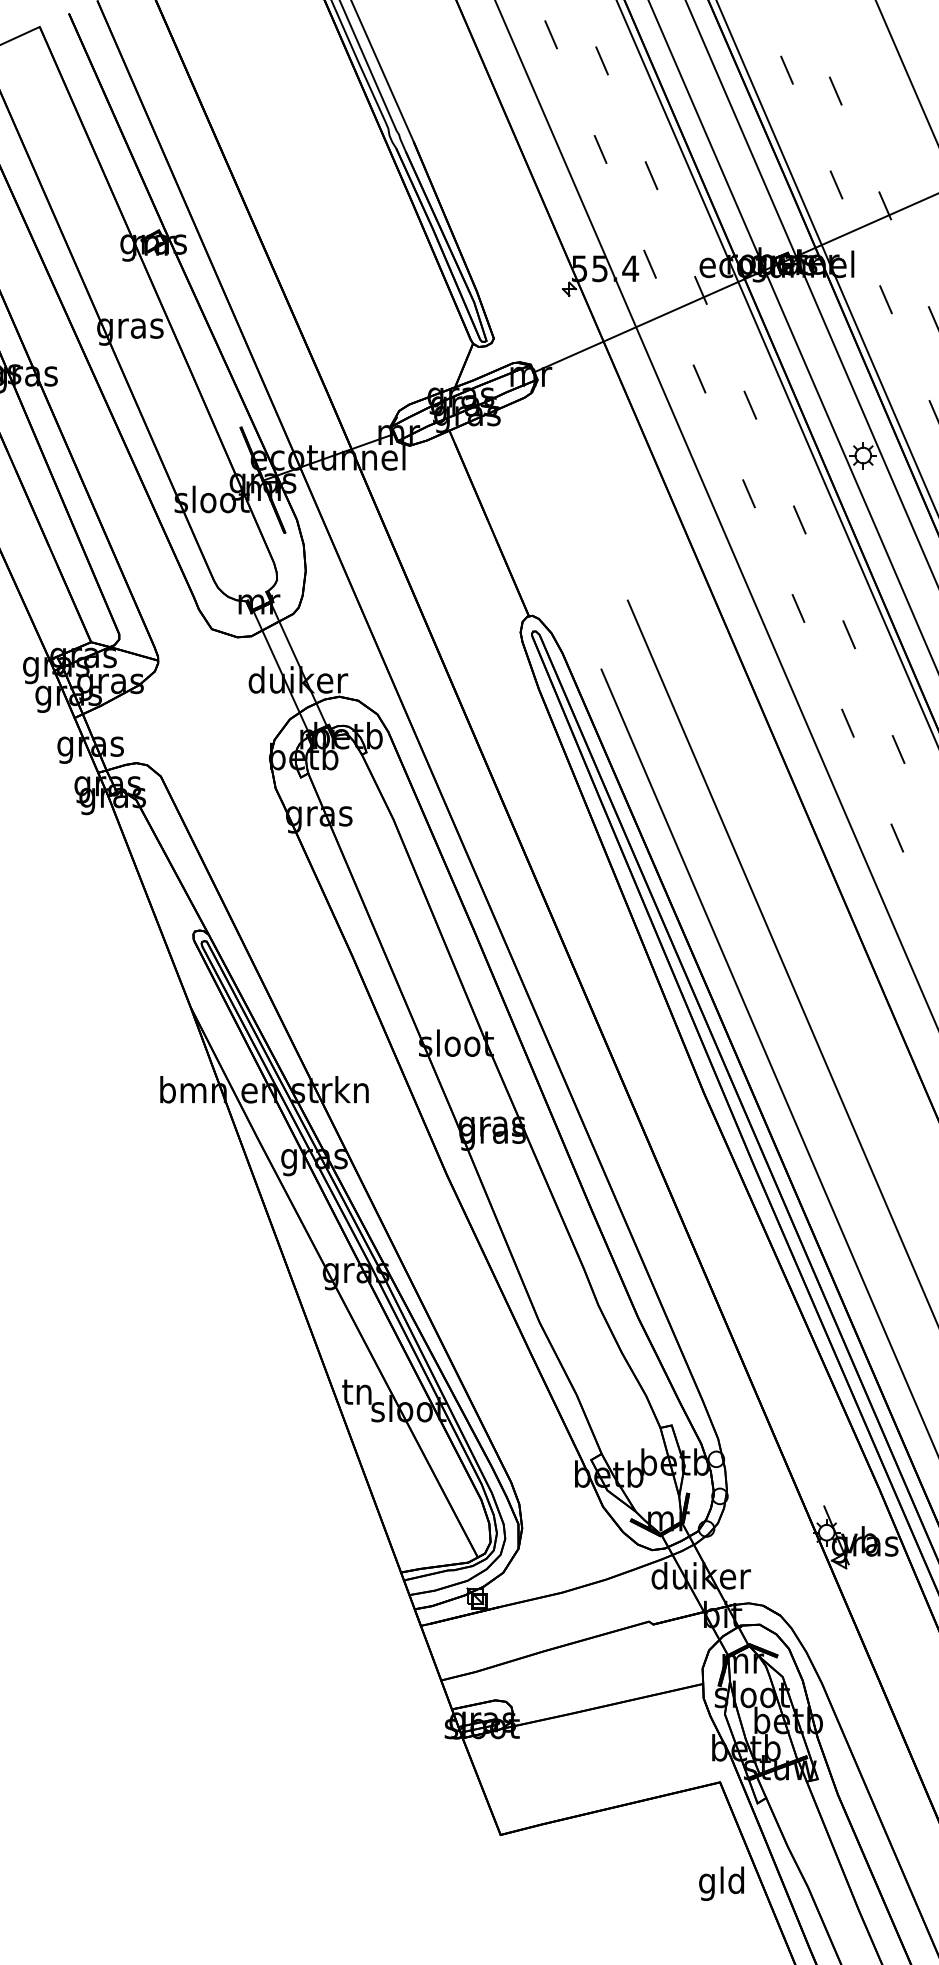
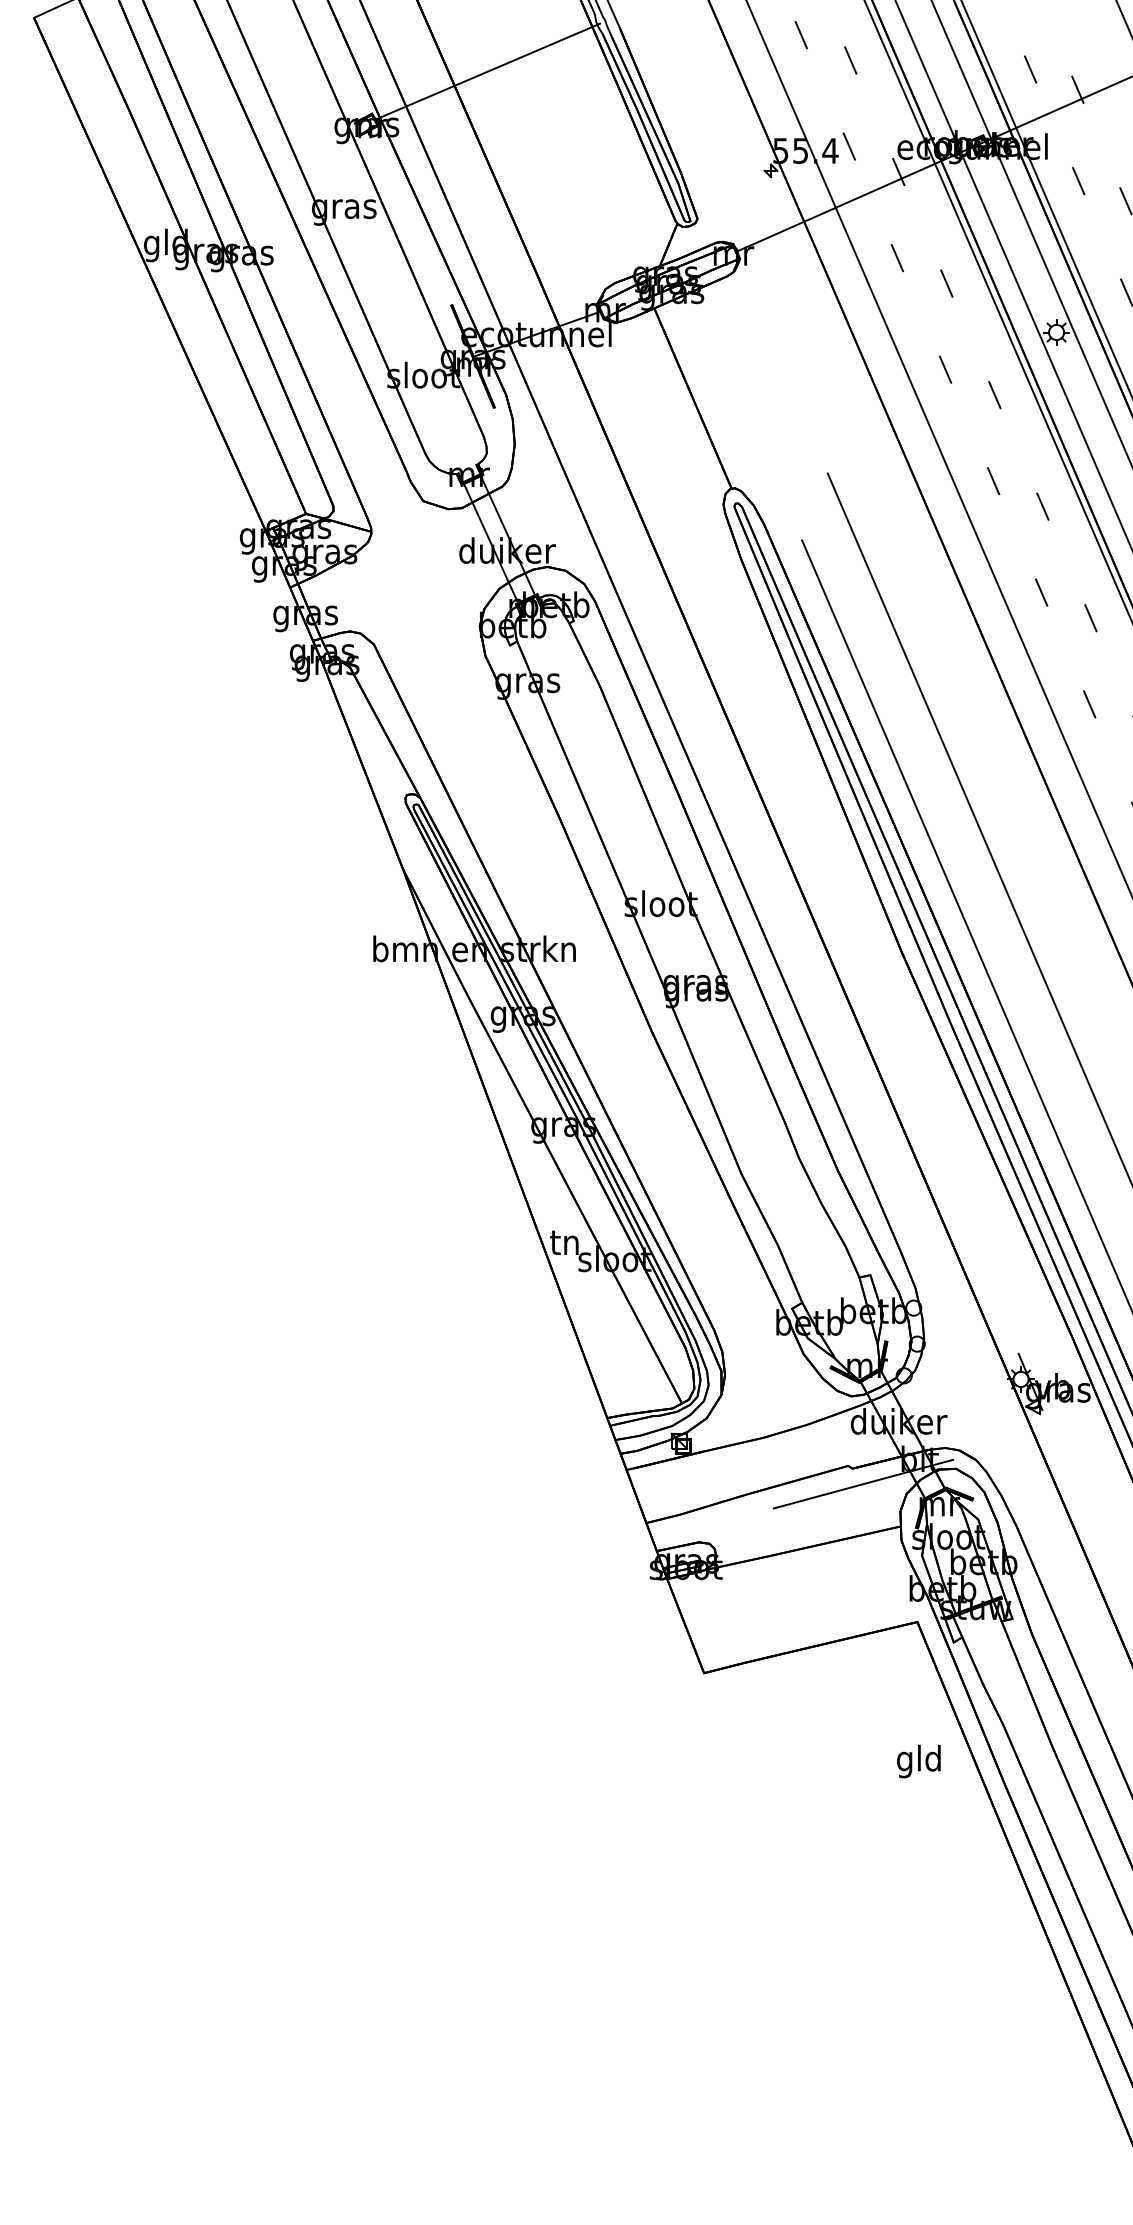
line: (277, 186) -> (487, 71), added
line: (664, 1639) -> (863, 1483), added
text: (721, 1883) -> (918, 1761), moved

